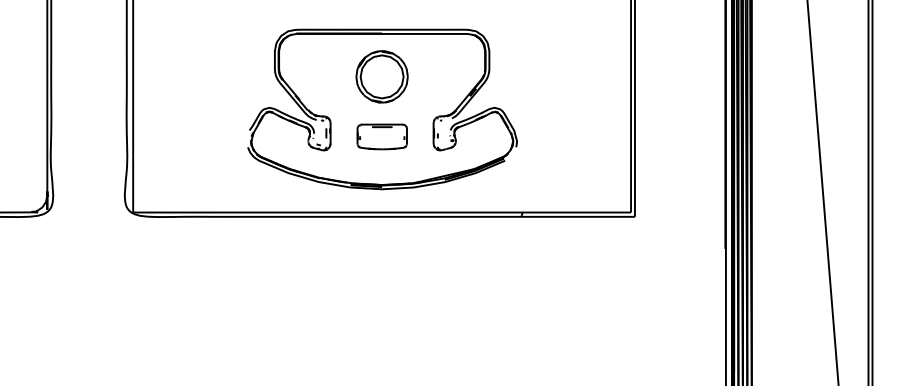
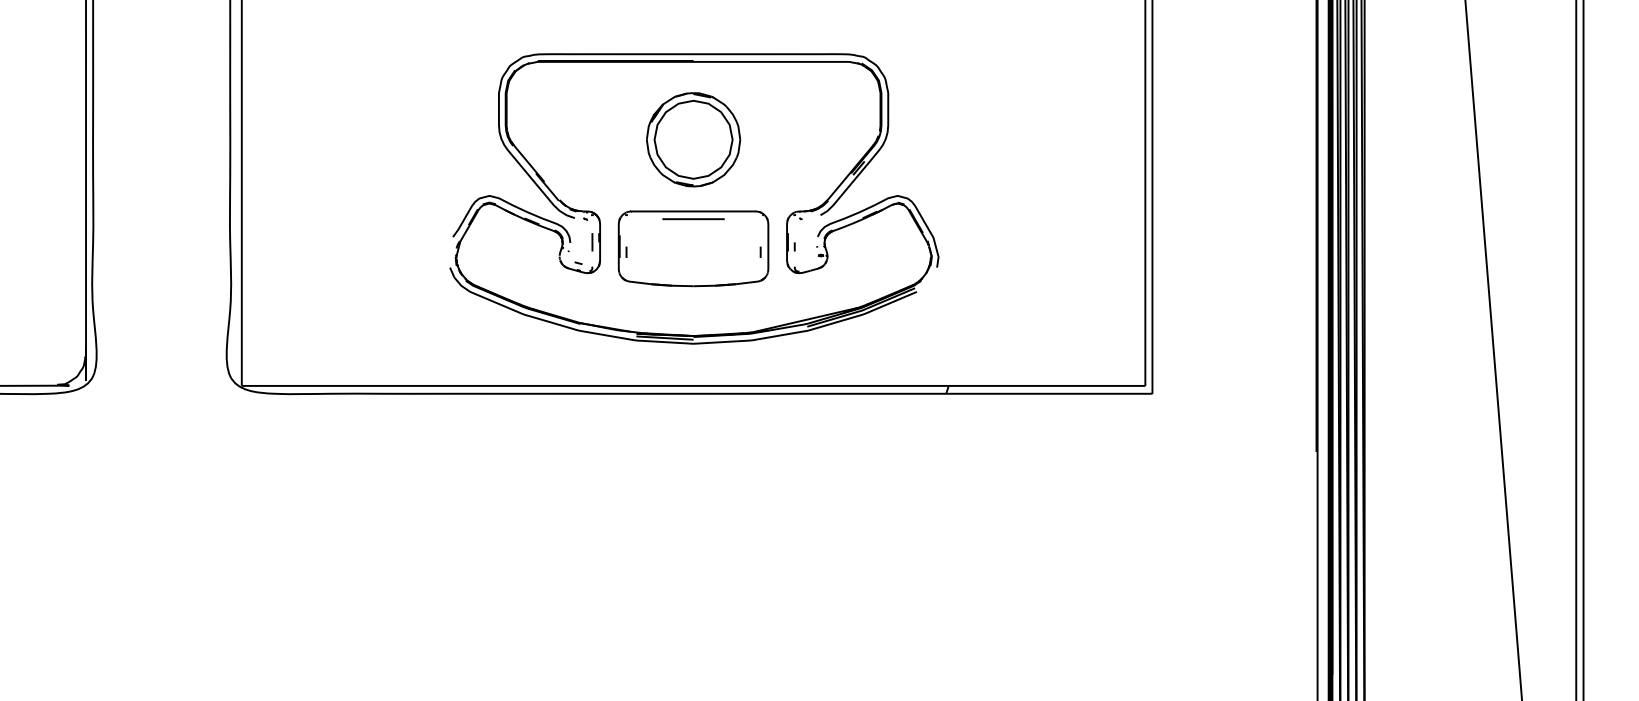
part: (382, 136) -> (694, 247), size x1.67

